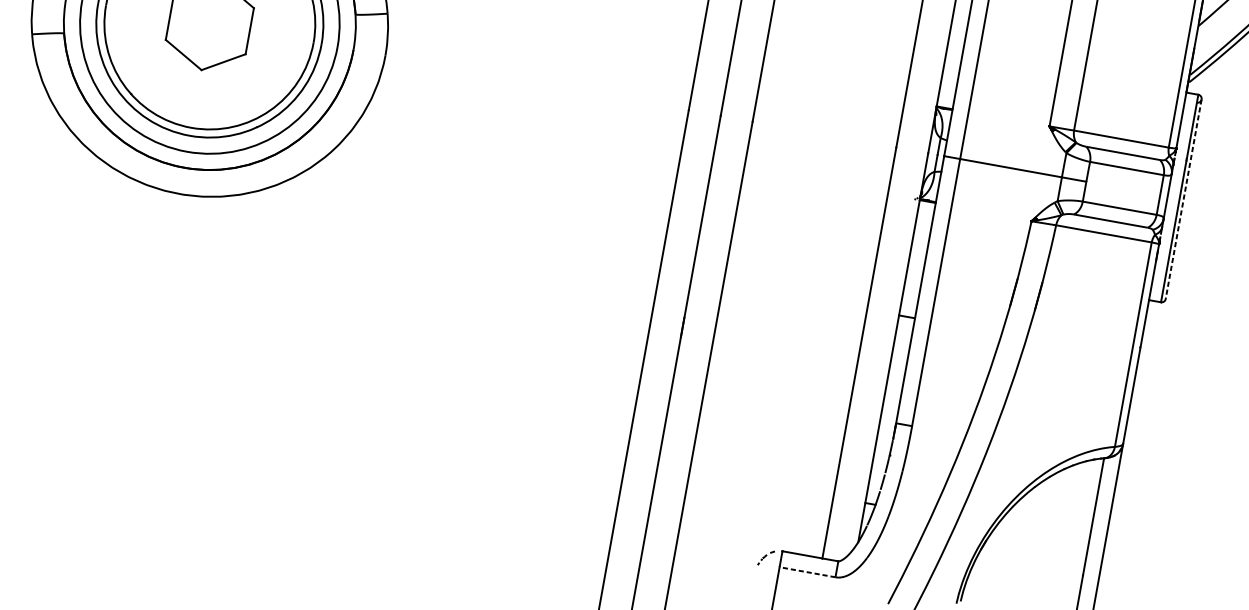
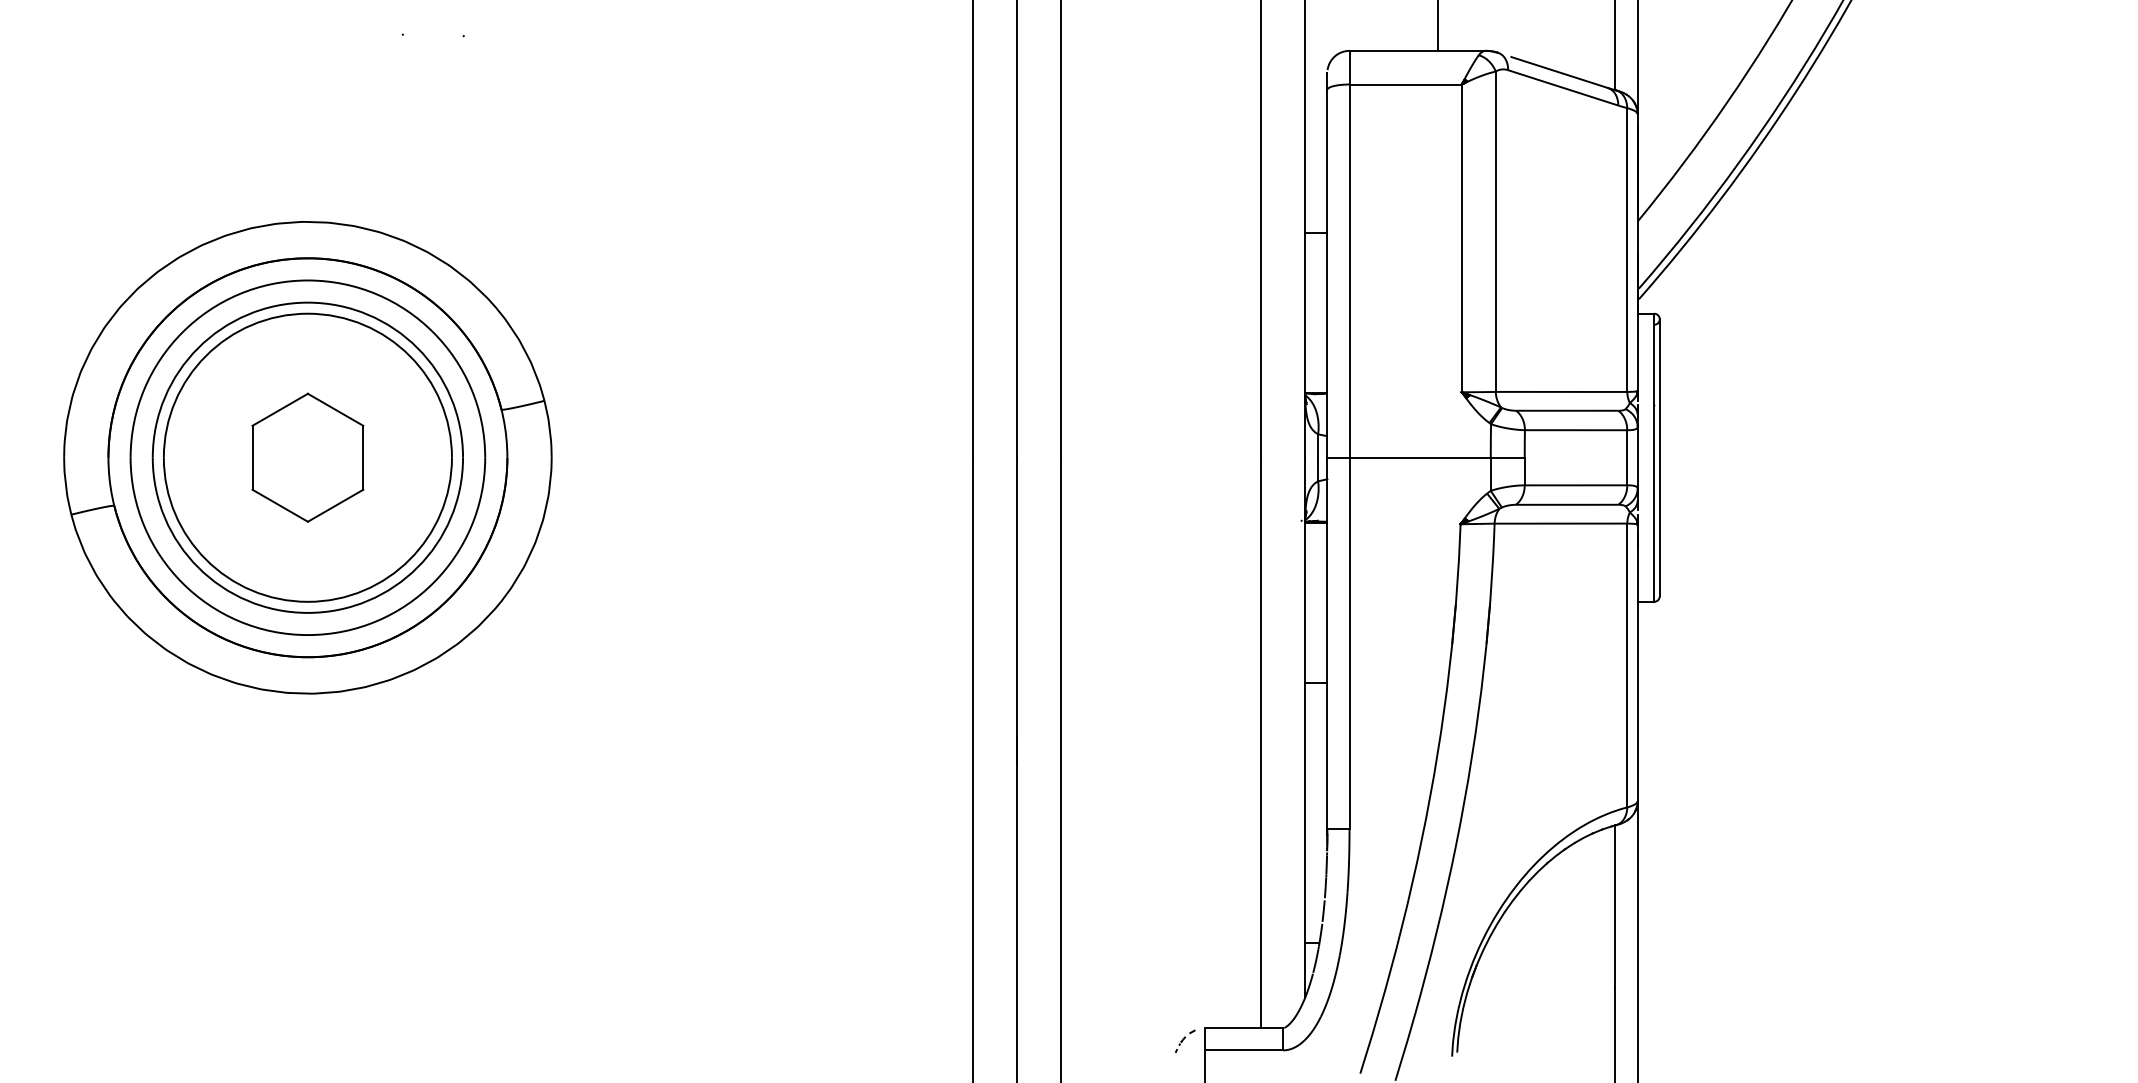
line: (1183, 199) -> (1659, 457), dashed -> solid
line: (807, 572) -> (1244, 1050), dashed -> solid

